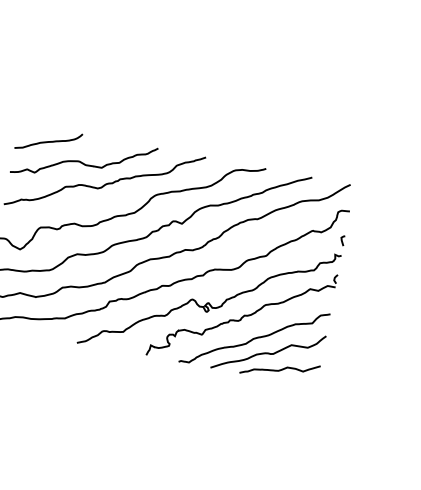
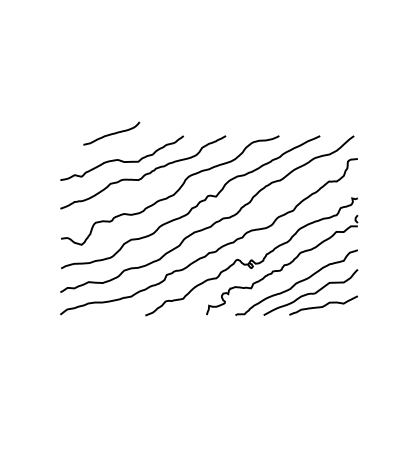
curve: (48, 141) -> (111, 133), moved
line: (341, 239) -> (355, 184), removed

